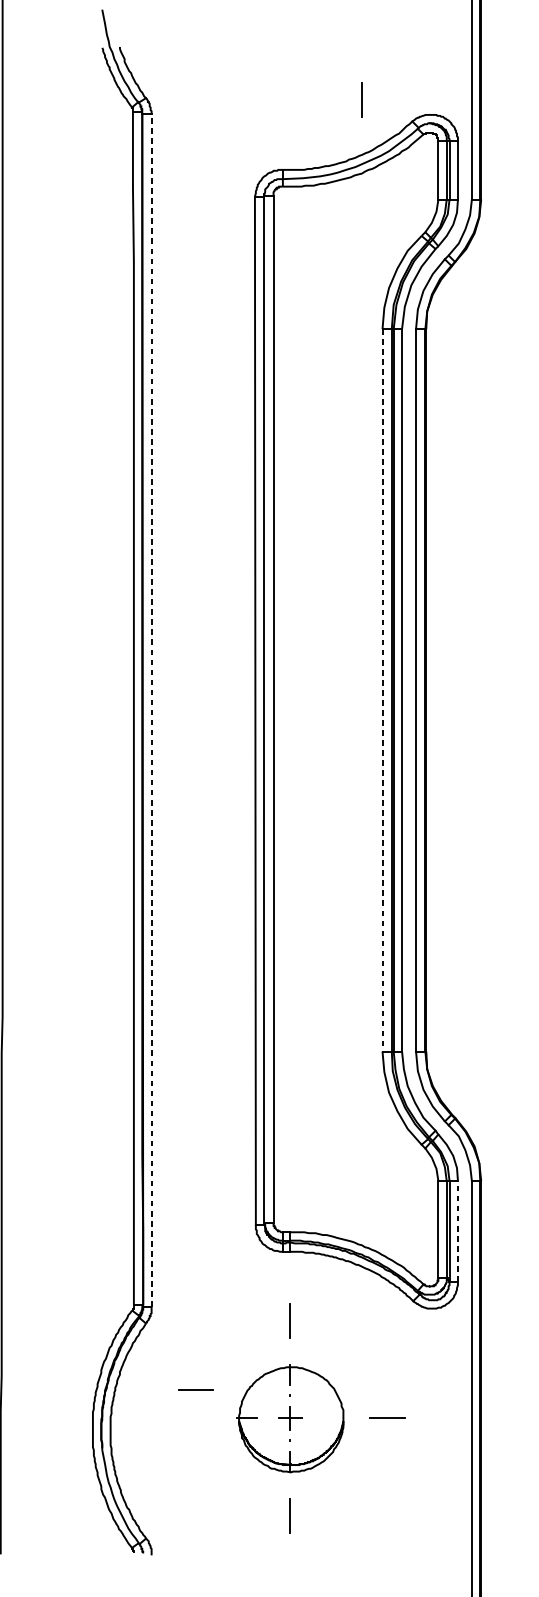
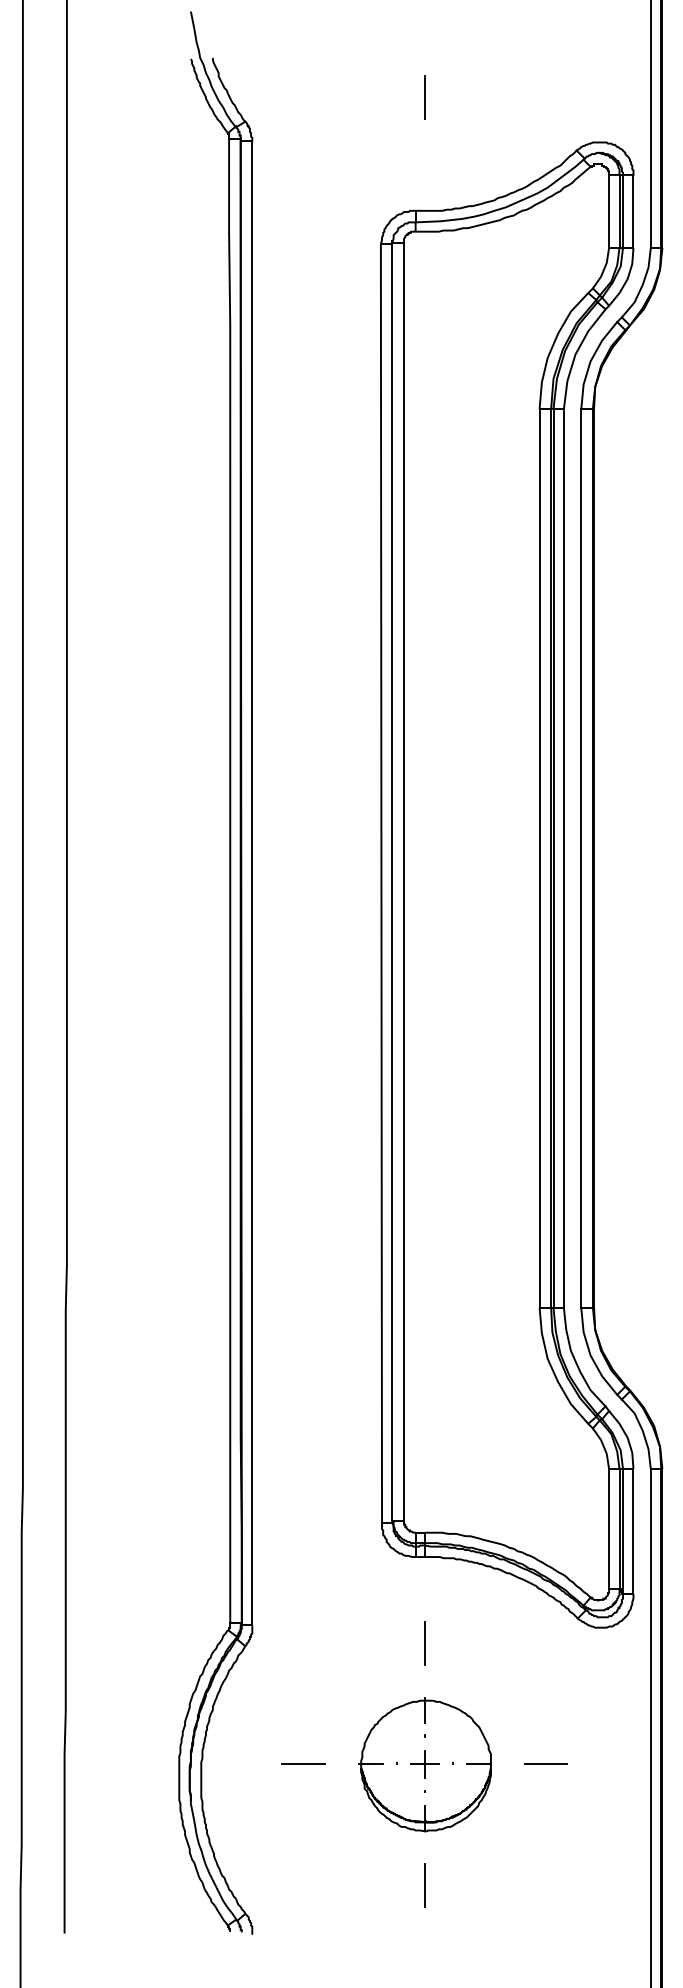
line: (361, 99) -> (424, 97), moved
line: (382, 690) -> (539, 858), dashed -> solid
line: (151, 709) -> (252, 882), dashed -> solid
line: (457, 1231) -> (633, 1531), dashed -> solid
line: (195, 1388) -> (303, 1763), moved
line: (333, 1418) -> (478, 1764), added

